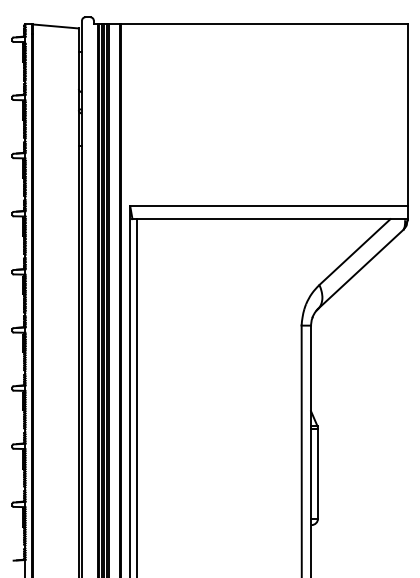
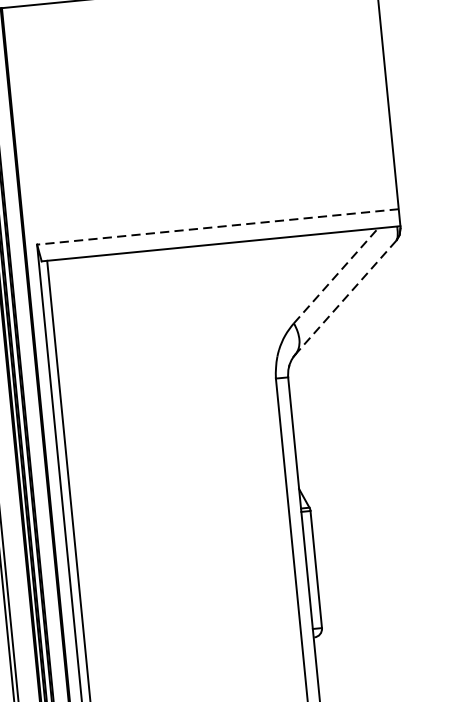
line: (268, 206) -> (217, 227), solid -> dashed
line: (355, 251) -> (336, 275), solid -> dashed
line: (360, 269) -> (345, 297), solid -> dashed

